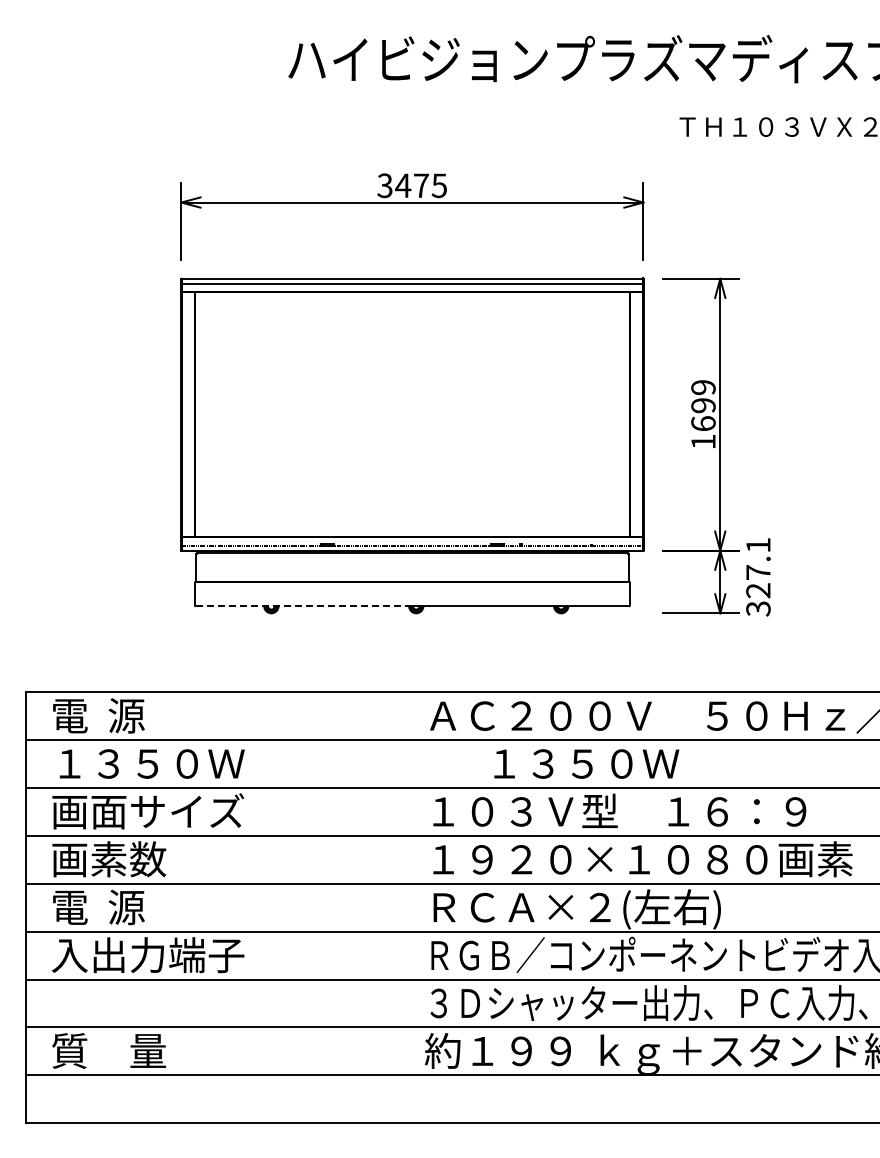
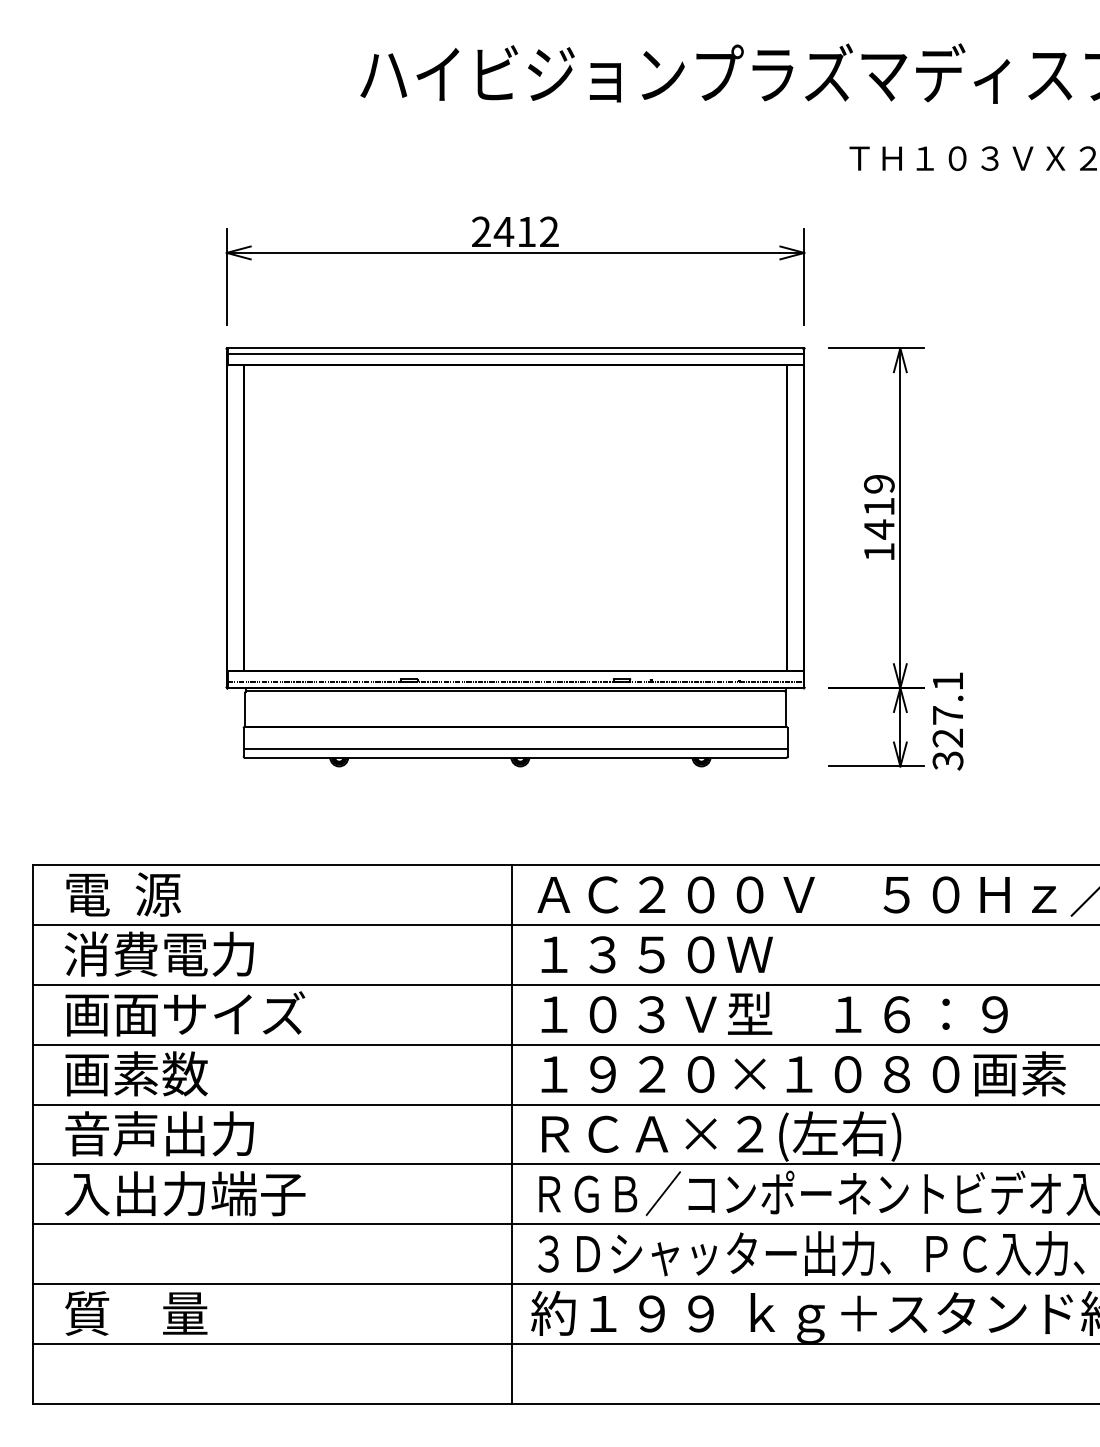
text: (411, 185) -> (514, 231), 3475 -> 2412
text: (703, 415) -> (879, 519), 1699 -> 1419
line: (412, 599) -> (515, 749), added
line: (303, 606) -> (379, 757), dashed -> solid
text: (147, 763) -> (184, 954), １３５０Ｗ -> 消費電力
text: (586, 763) -> (656, 954), moved
text: (127, 907) -> (159, 1134), 電  源 -> 音声出力
line: (409, 907) -> (511, 1134), added

